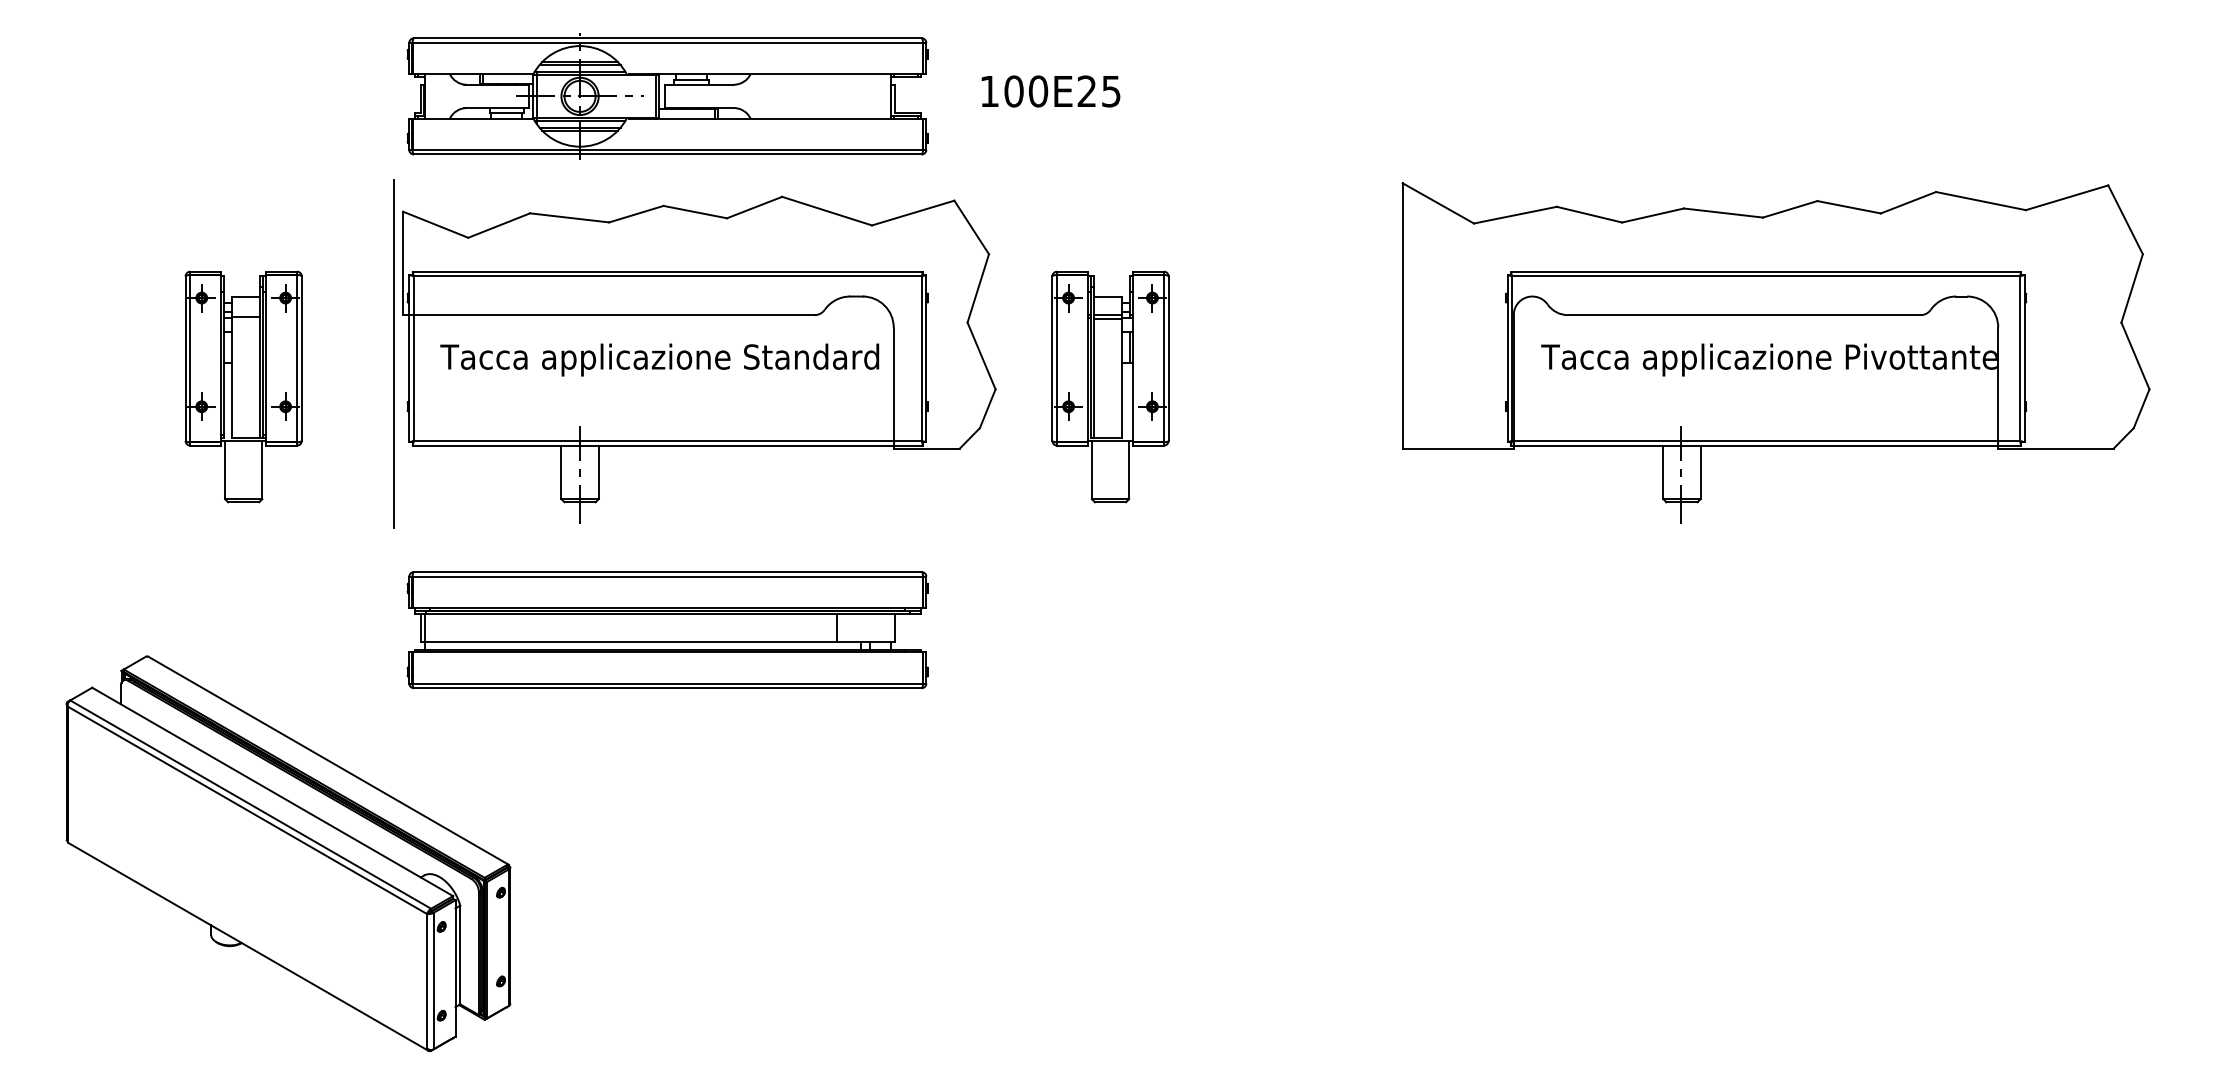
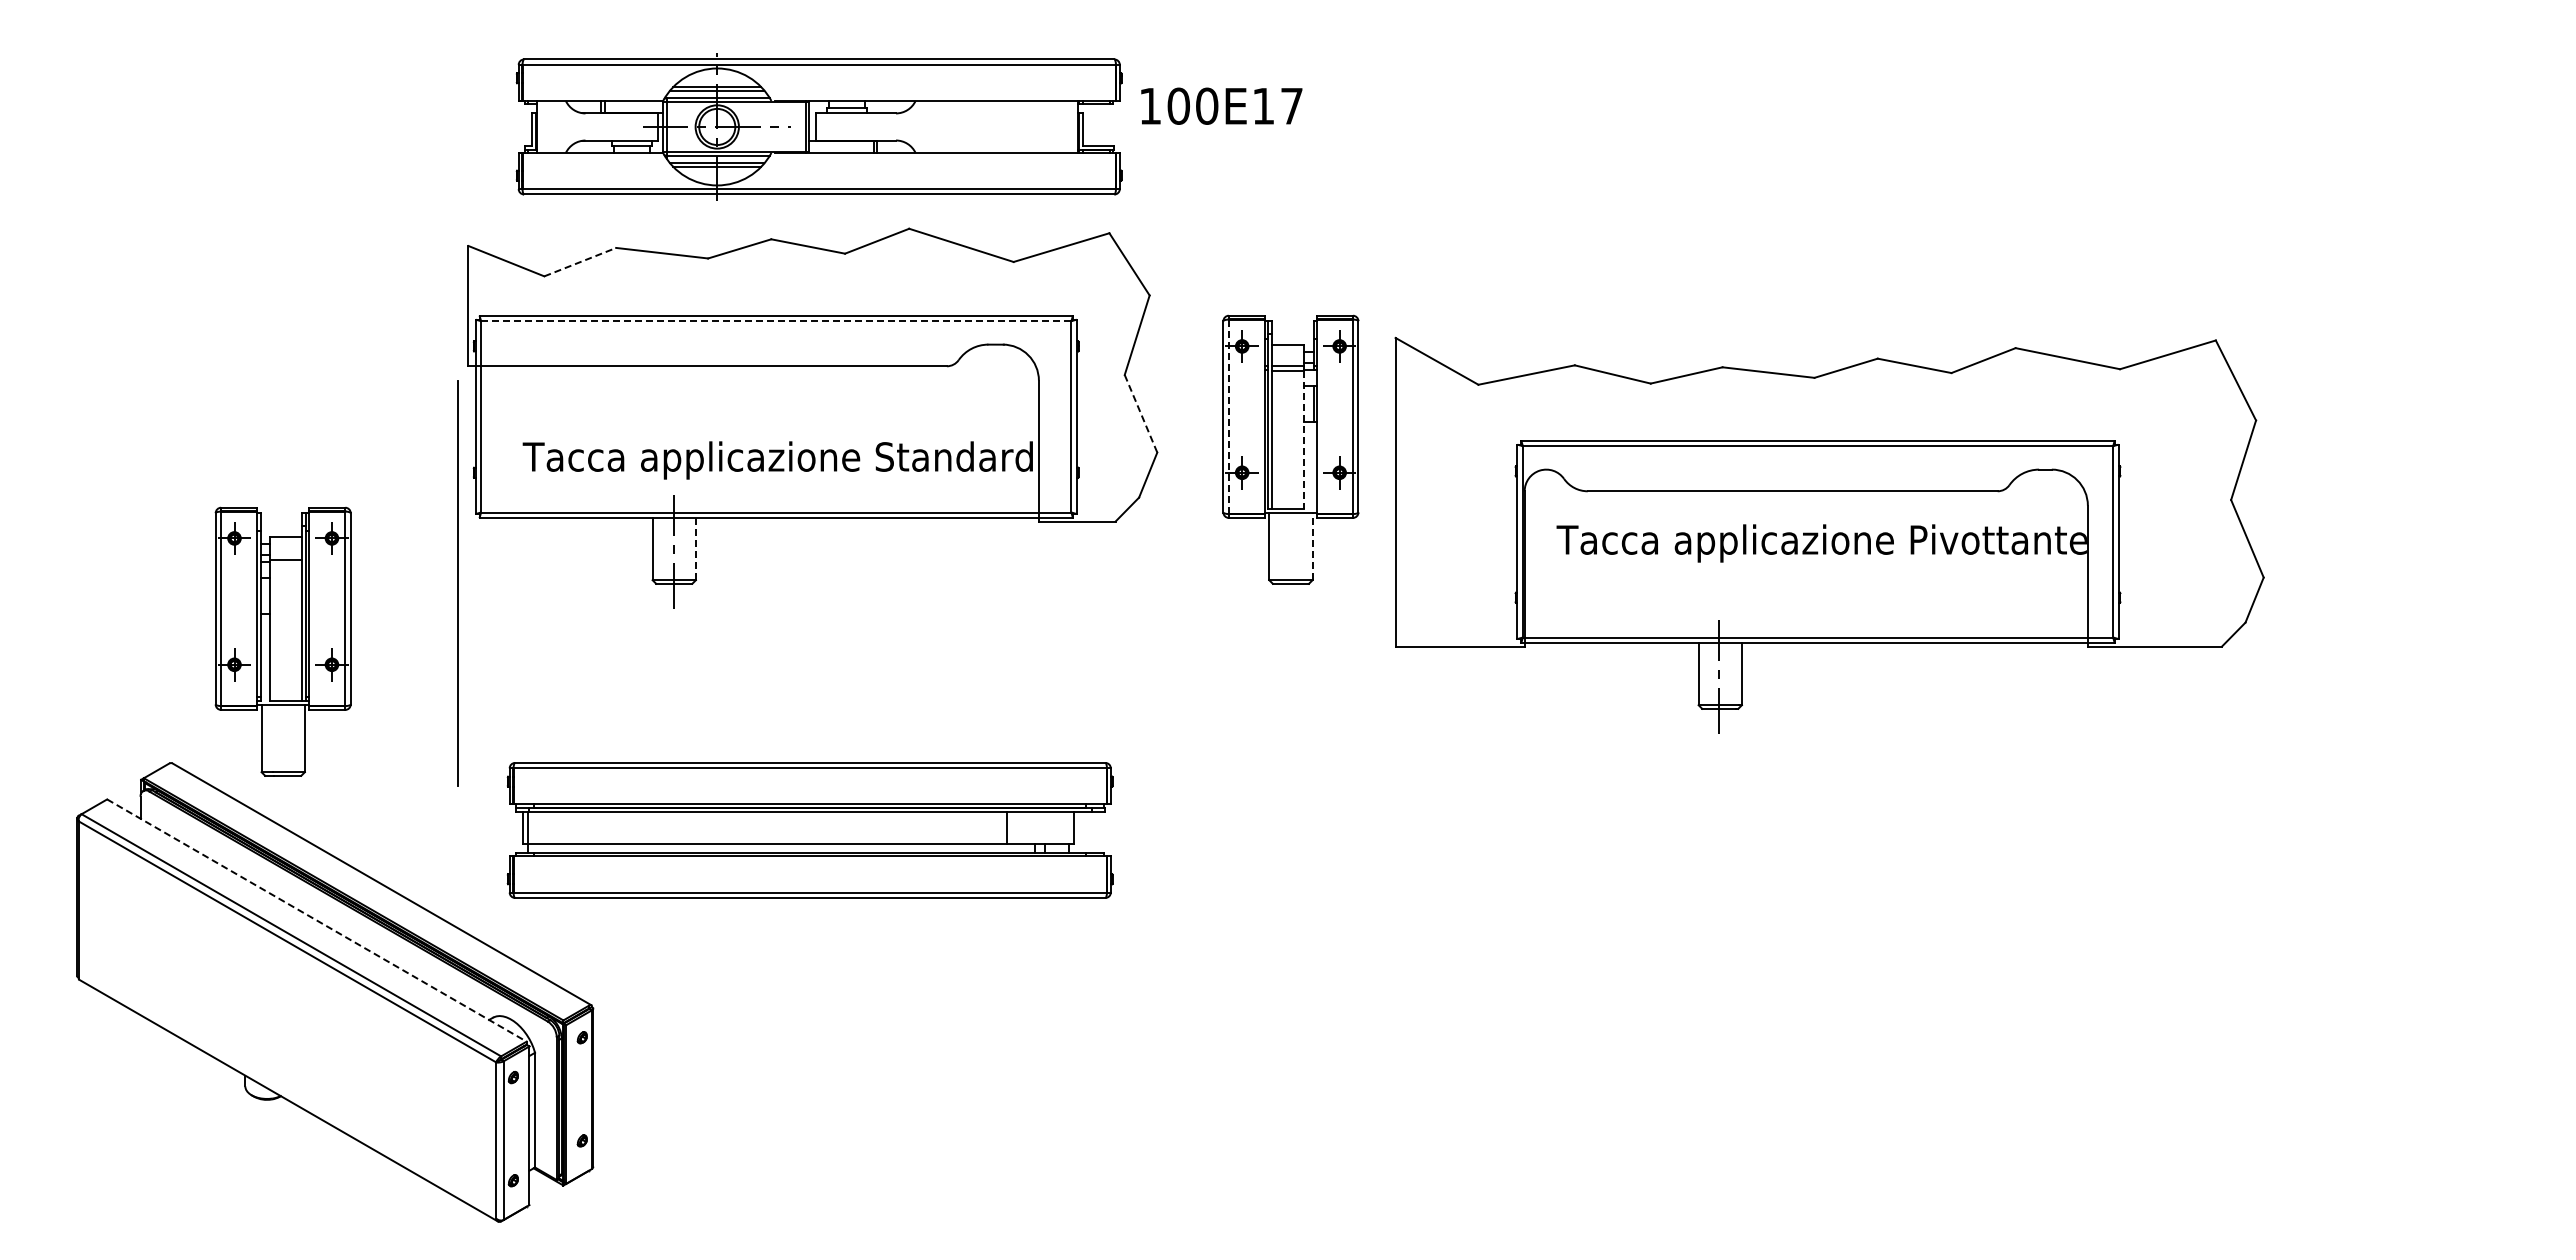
text: (1098, 90) -> (1277, 105), 100E25 -> 100E17
part: (667, 95) -> (818, 126), moved
line: (499, 225) -> (580, 262), solid -> dashed
line: (668, 276) -> (776, 321), solid -> dashed
part: (1775, 352) -> (1829, 534), moved
line: (393, 354) -> (457, 583), moved
line: (981, 356) -> (1141, 414), solid -> dashed
line: (1056, 358) -> (1228, 416), solid -> dashed
text: (659, 360) -> (777, 460), moved
line: (1122, 378) -> (1304, 440), solid -> dashed
part: (243, 386) -> (282, 641), moved
line: (1129, 470) -> (1312, 546), solid -> dashed
line: (598, 471) -> (695, 548), solid -> dashed
part: (667, 630) -> (809, 830), moved
line: (273, 791) -> (317, 920), solid -> dashed

